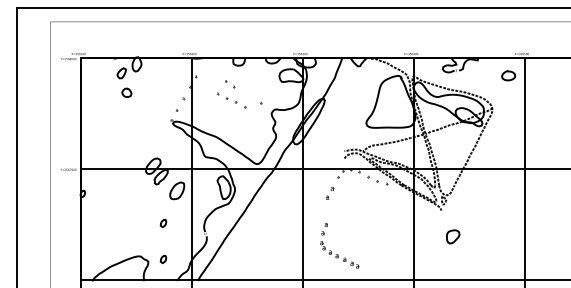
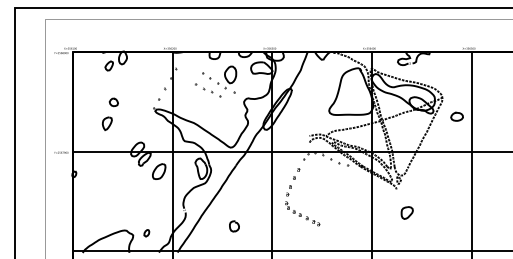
curve: (508, 72) -> (456, 113), moved
part: (252, 85) -> (226, 76), added
curve: (124, 90) -> (111, 100), moved
curve: (121, 138) -> (109, 124), added
curve: (162, 222) -> (145, 200), removed
part: (260, 251) -> (234, 226), added
part: (338, 254) -> (301, 213), moved

